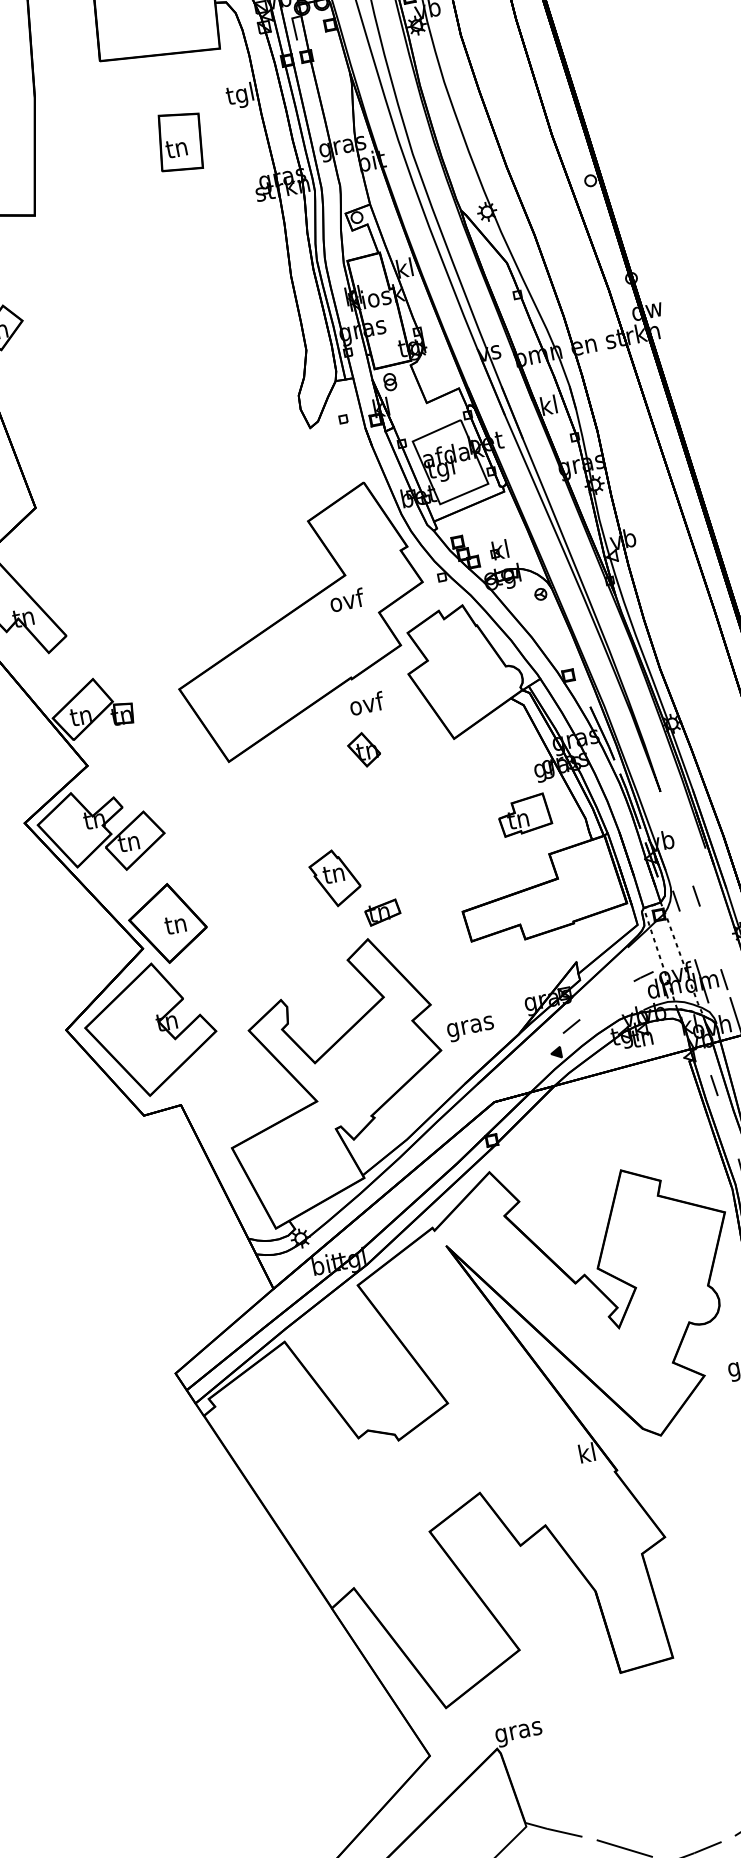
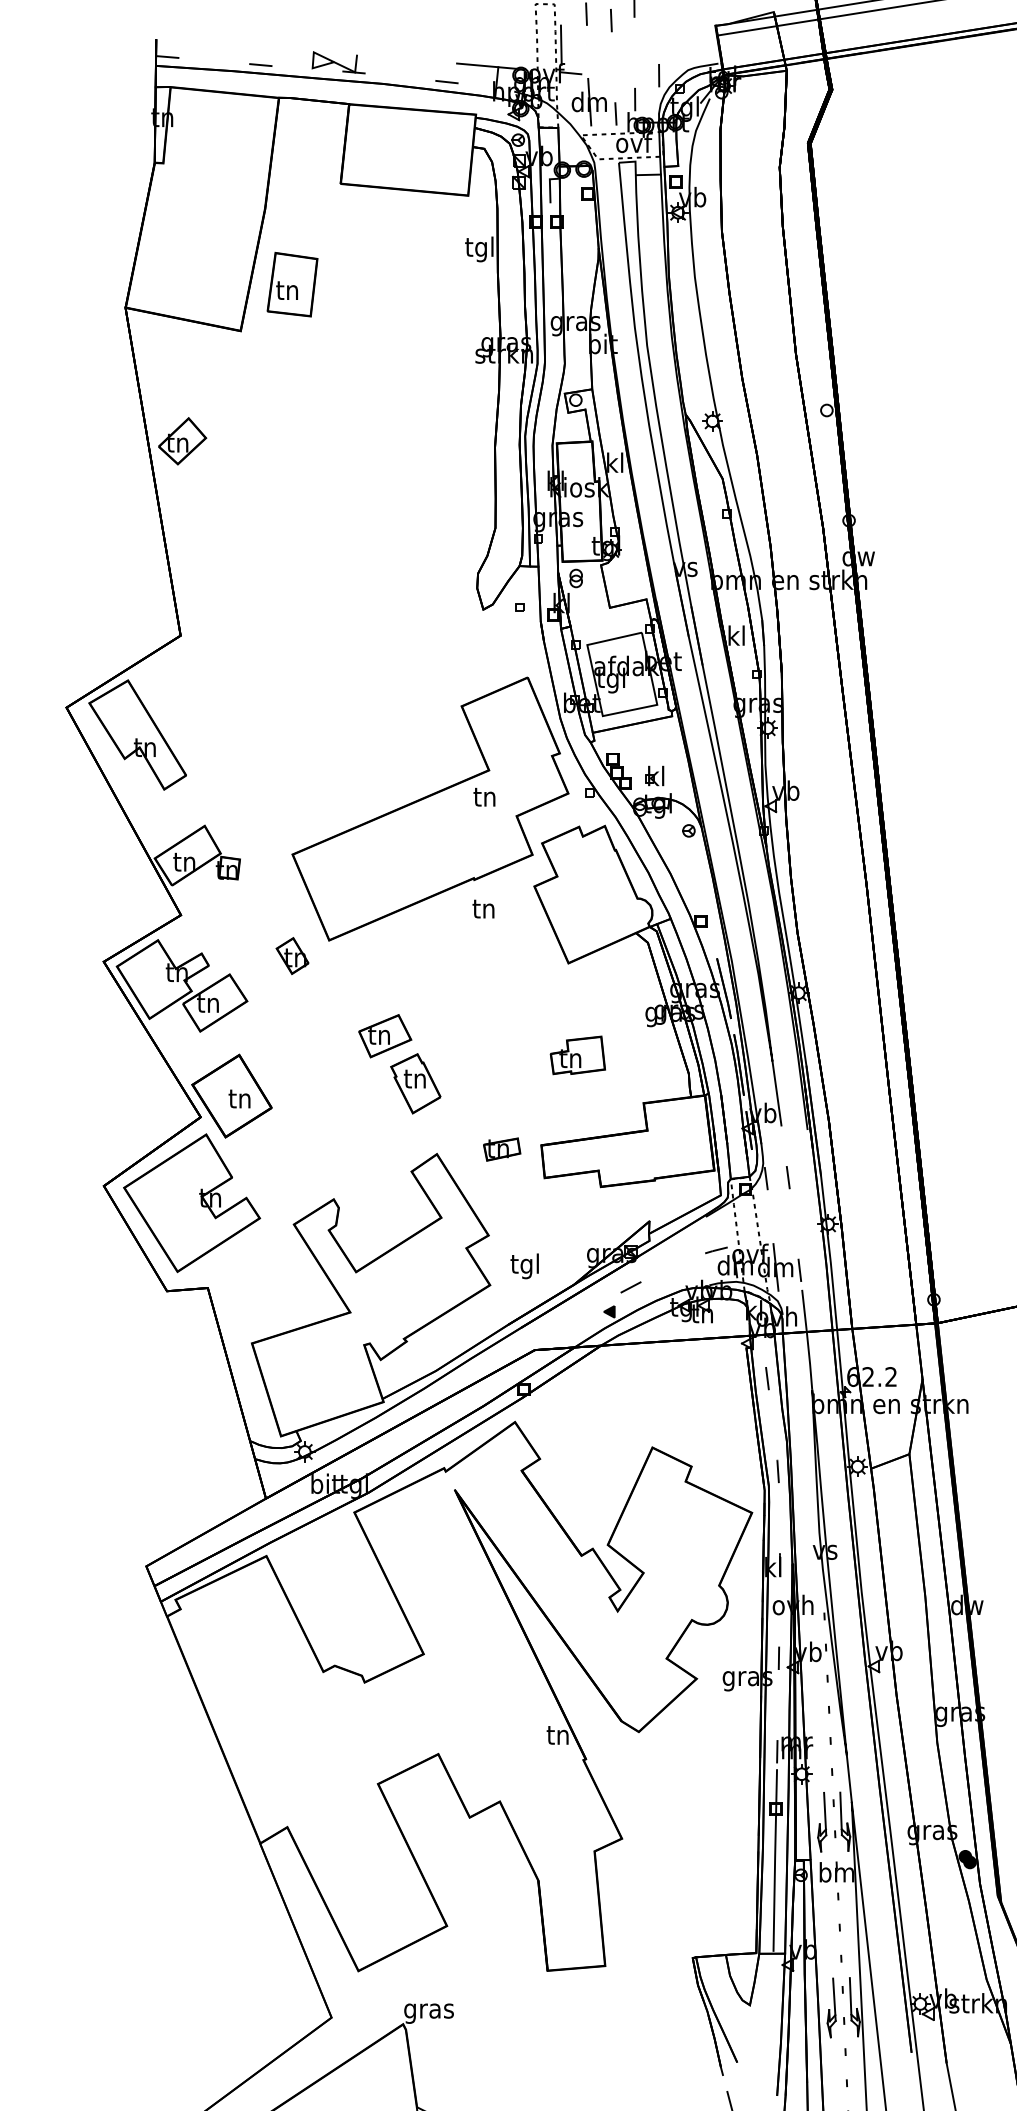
part: (180, 141) -> (292, 284), moved
text: (346, 600) -> (485, 796), ovf -> tn
text: (366, 703) -> (484, 908), ovf -> tn
part: (364, 750) -> (292, 956), moved
part: (524, 815) -> (577, 1055), moved
line: (670, 820) -> (776, 1093), added
part: (298, 840) -> (385, 1036), added
part: (383, 912) -> (502, 1149), moved
text: (470, 1026) -> (525, 1266), gras -> tgl
text: (586, 1452) -> (557, 1734), kl -> tn

